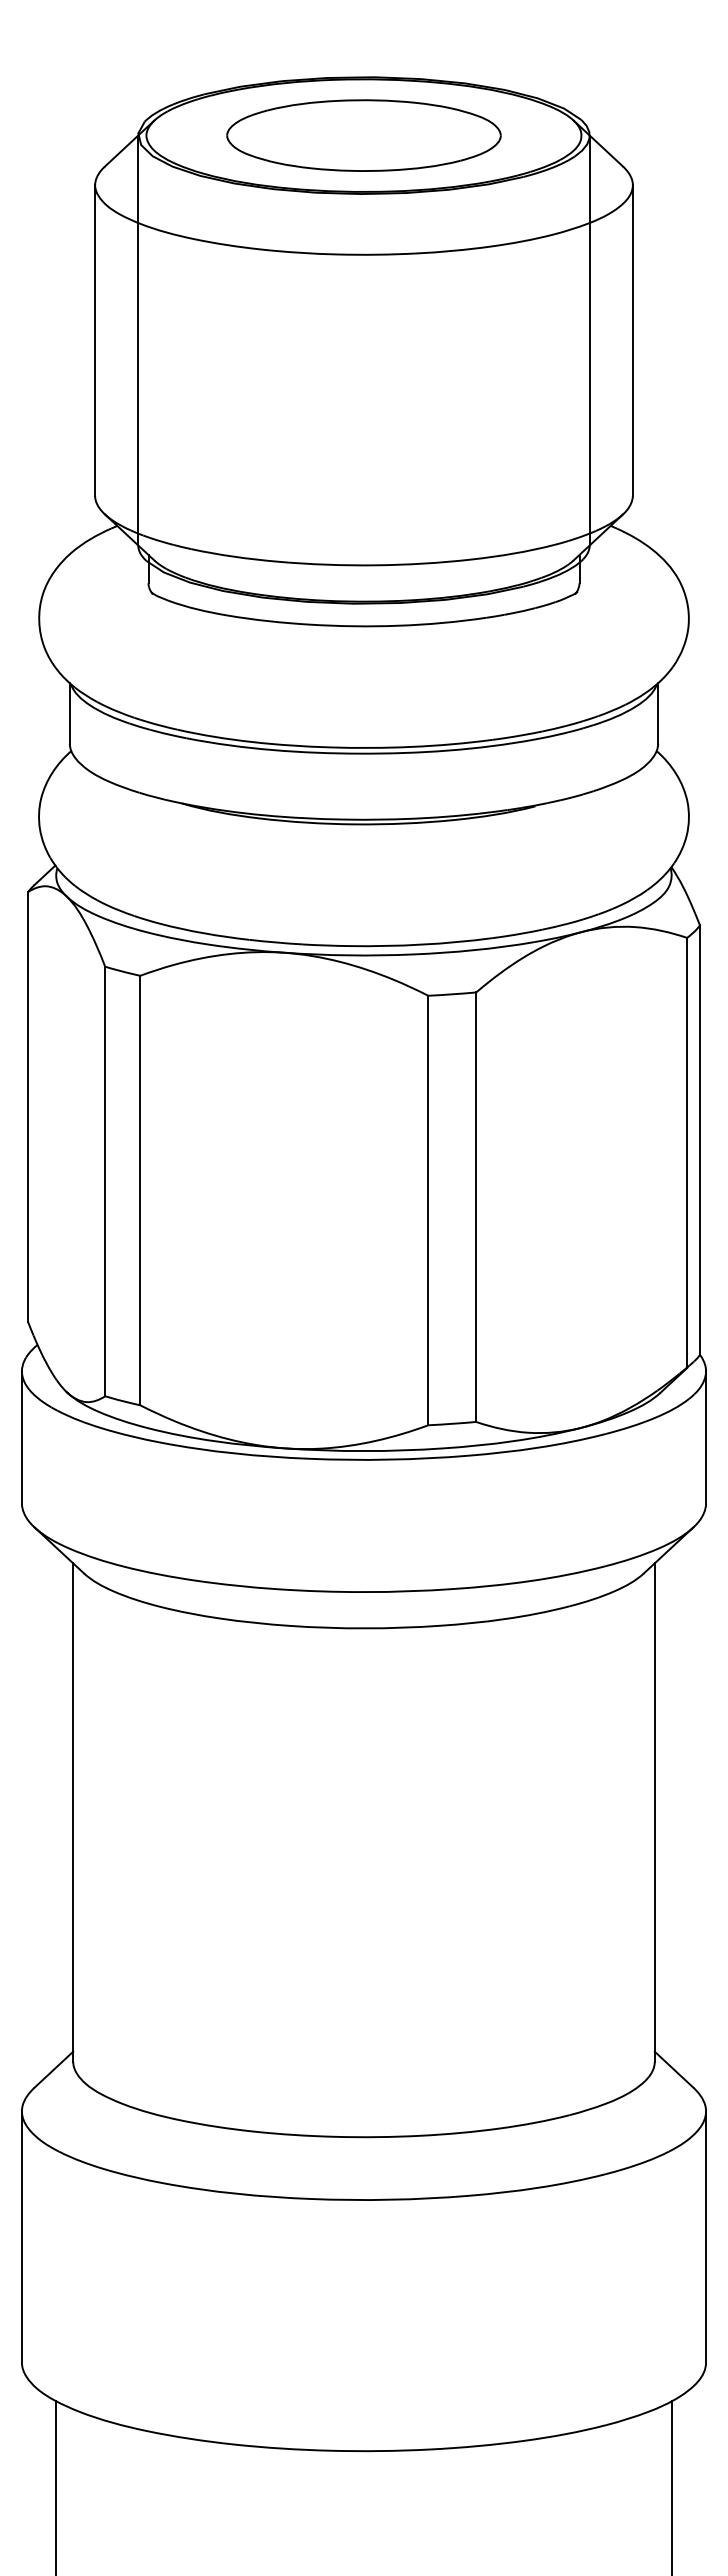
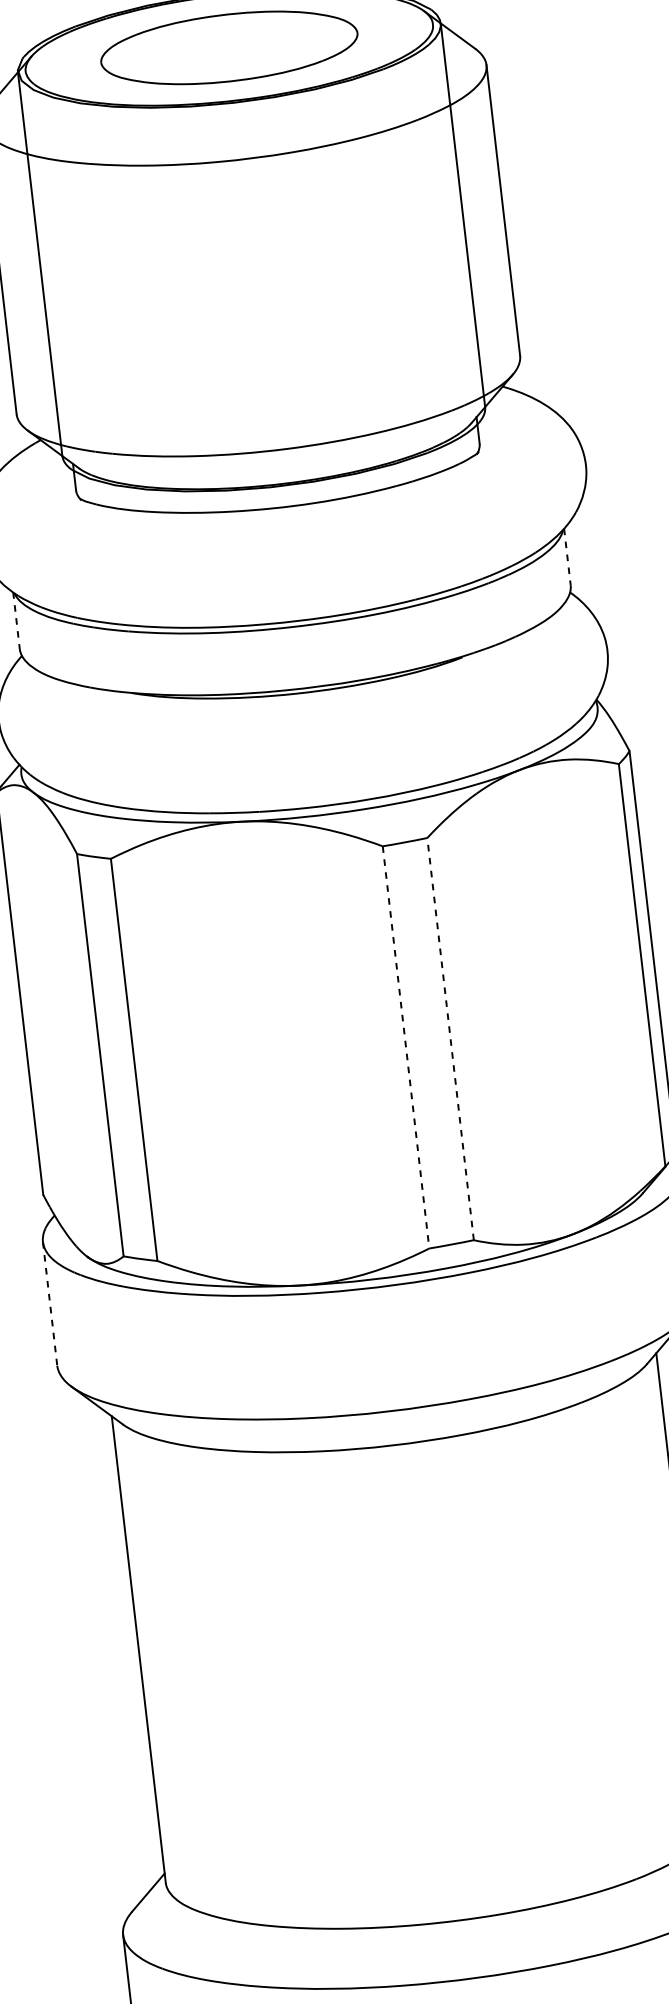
line: (69, 713) -> (16, 620), solid -> dashed
line: (658, 713) -> (567, 557), solid -> dashed
line: (476, 1207) -> (450, 1039), solid -> dashed
line: (428, 1210) -> (406, 1047), solid -> dashed
line: (21, 1437) -> (49, 1304), solid -> dashed

